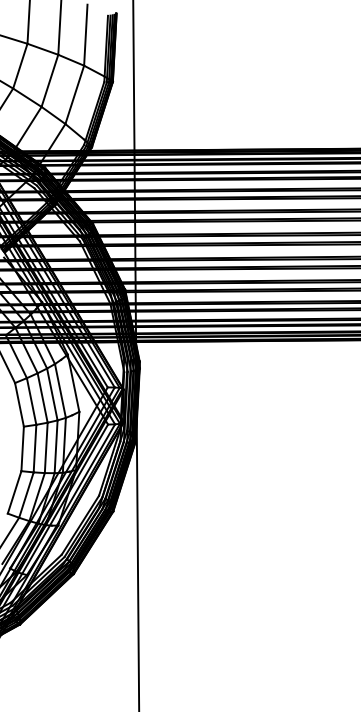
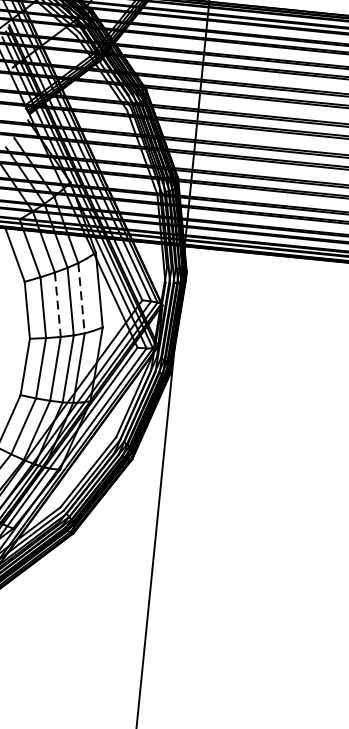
line: (60, 391) -> (81, 298), solid -> dashed
line: (42, 398) -> (57, 305), solid -> dashed

